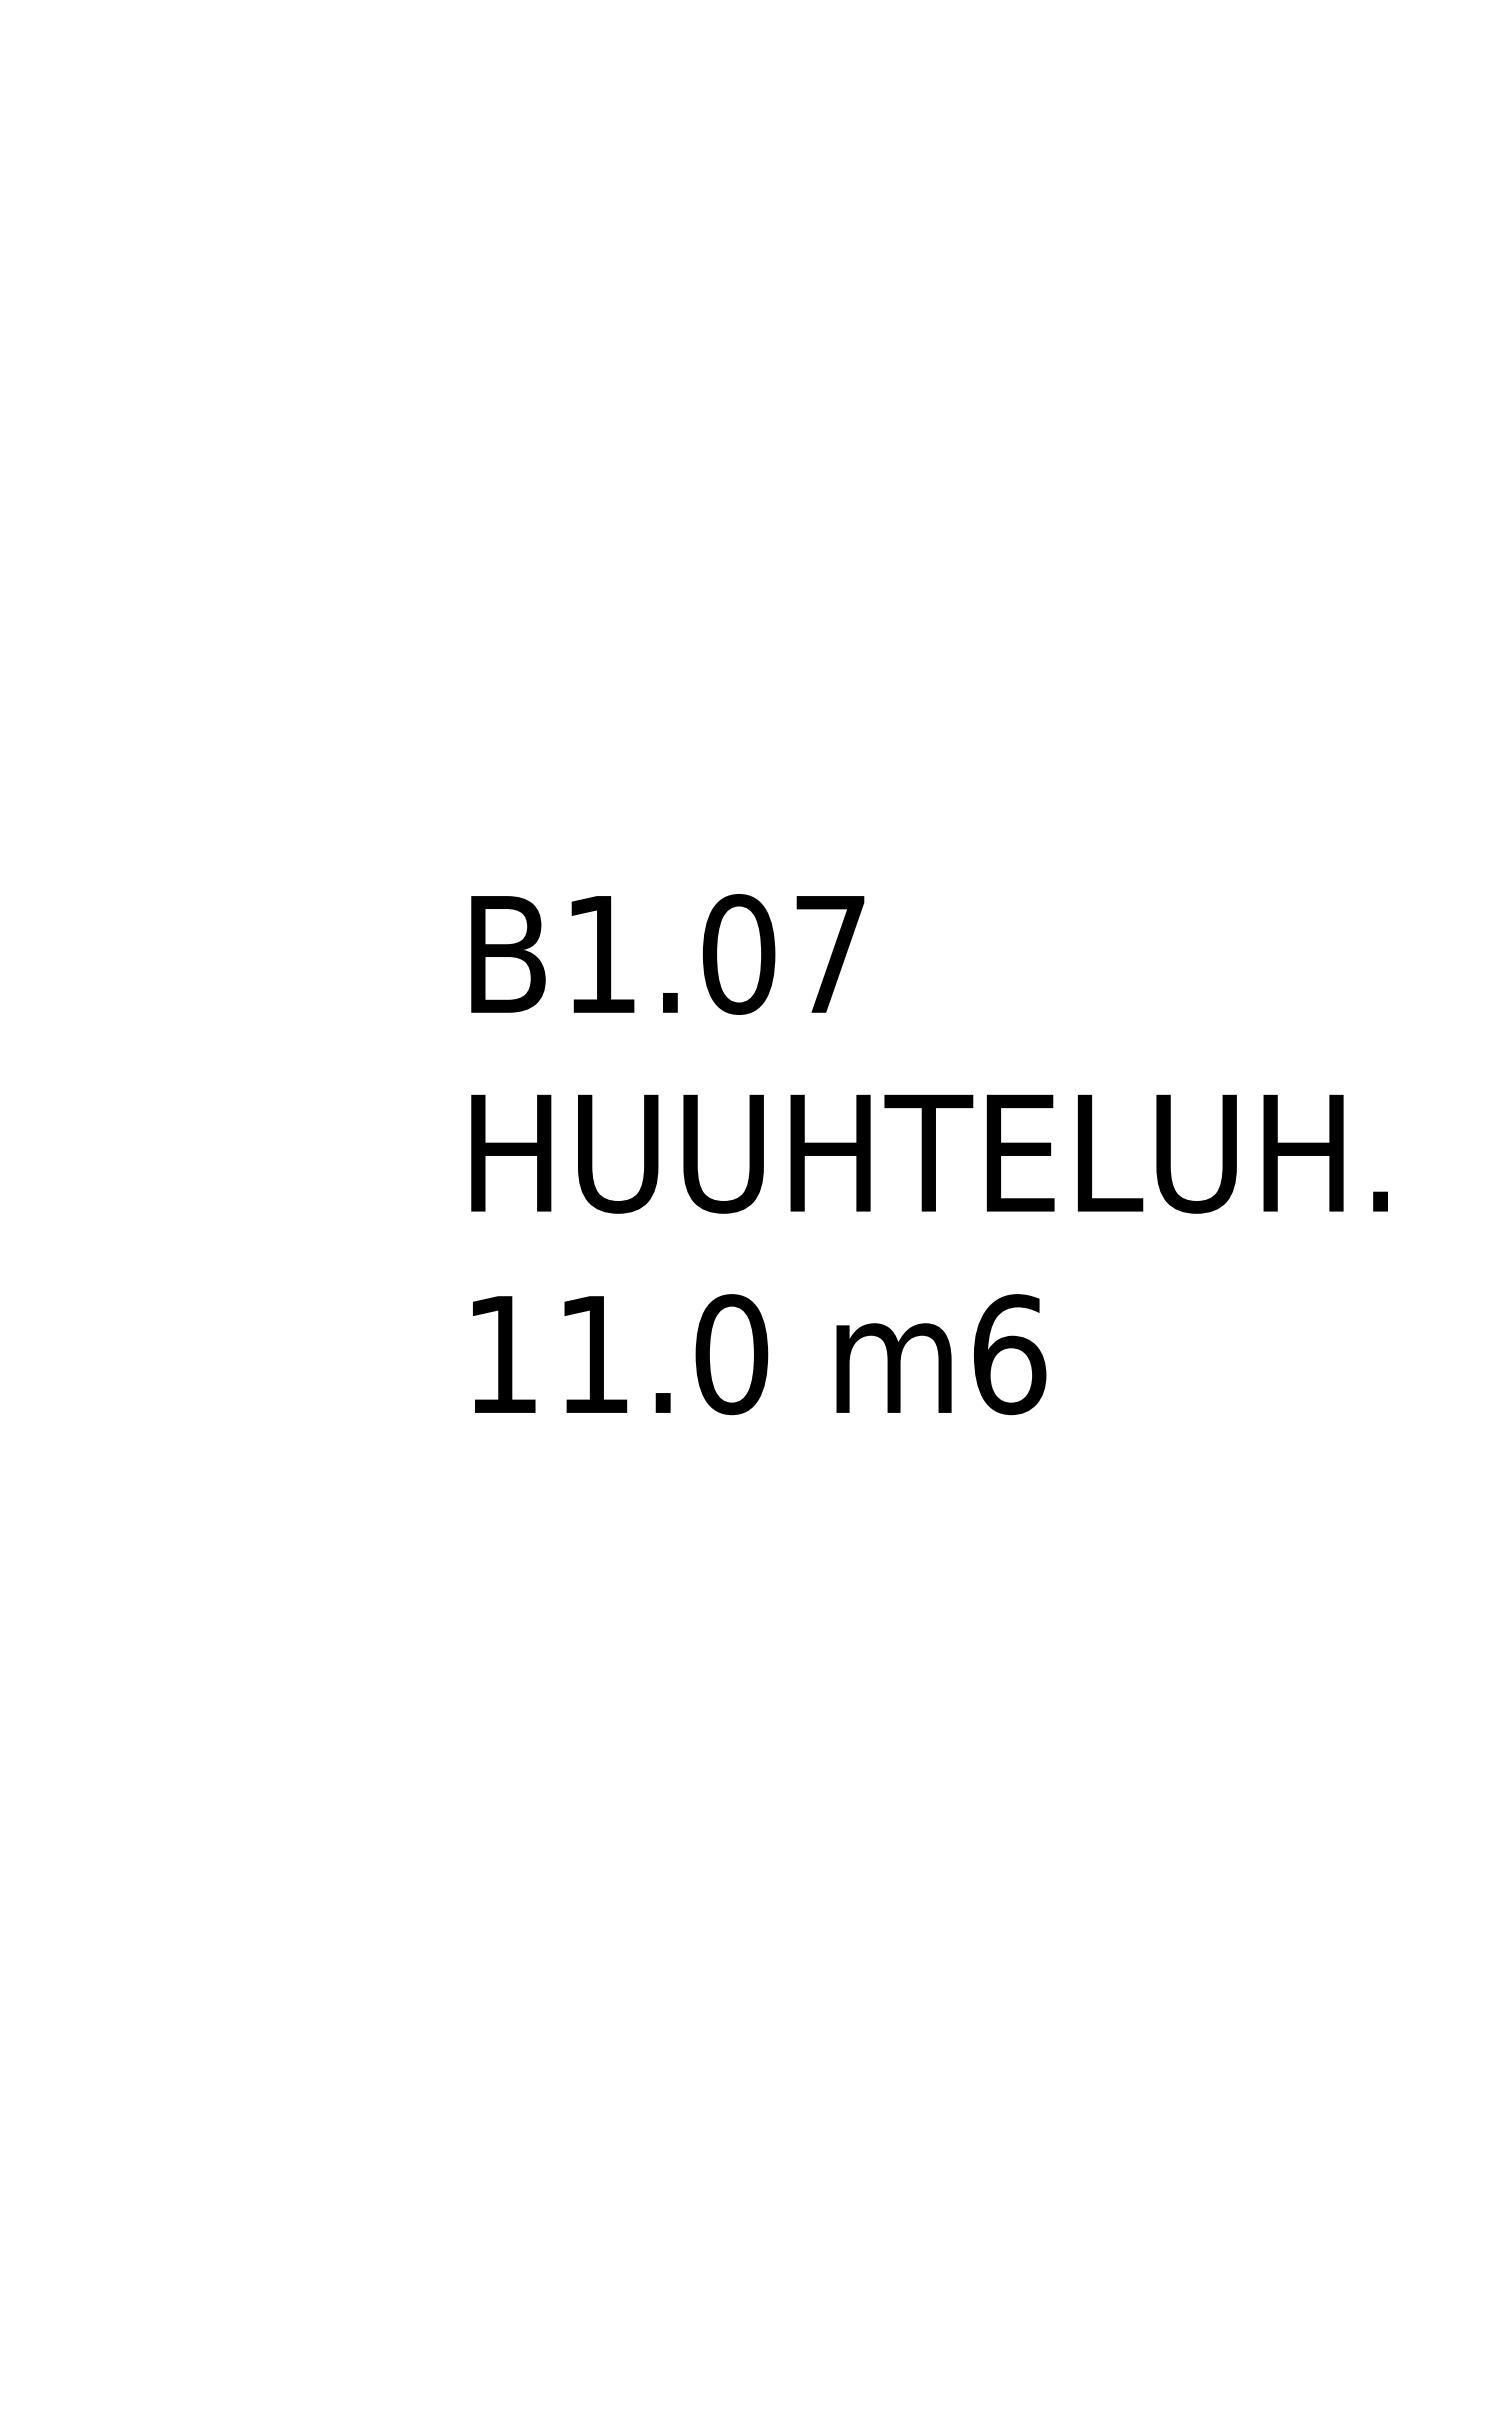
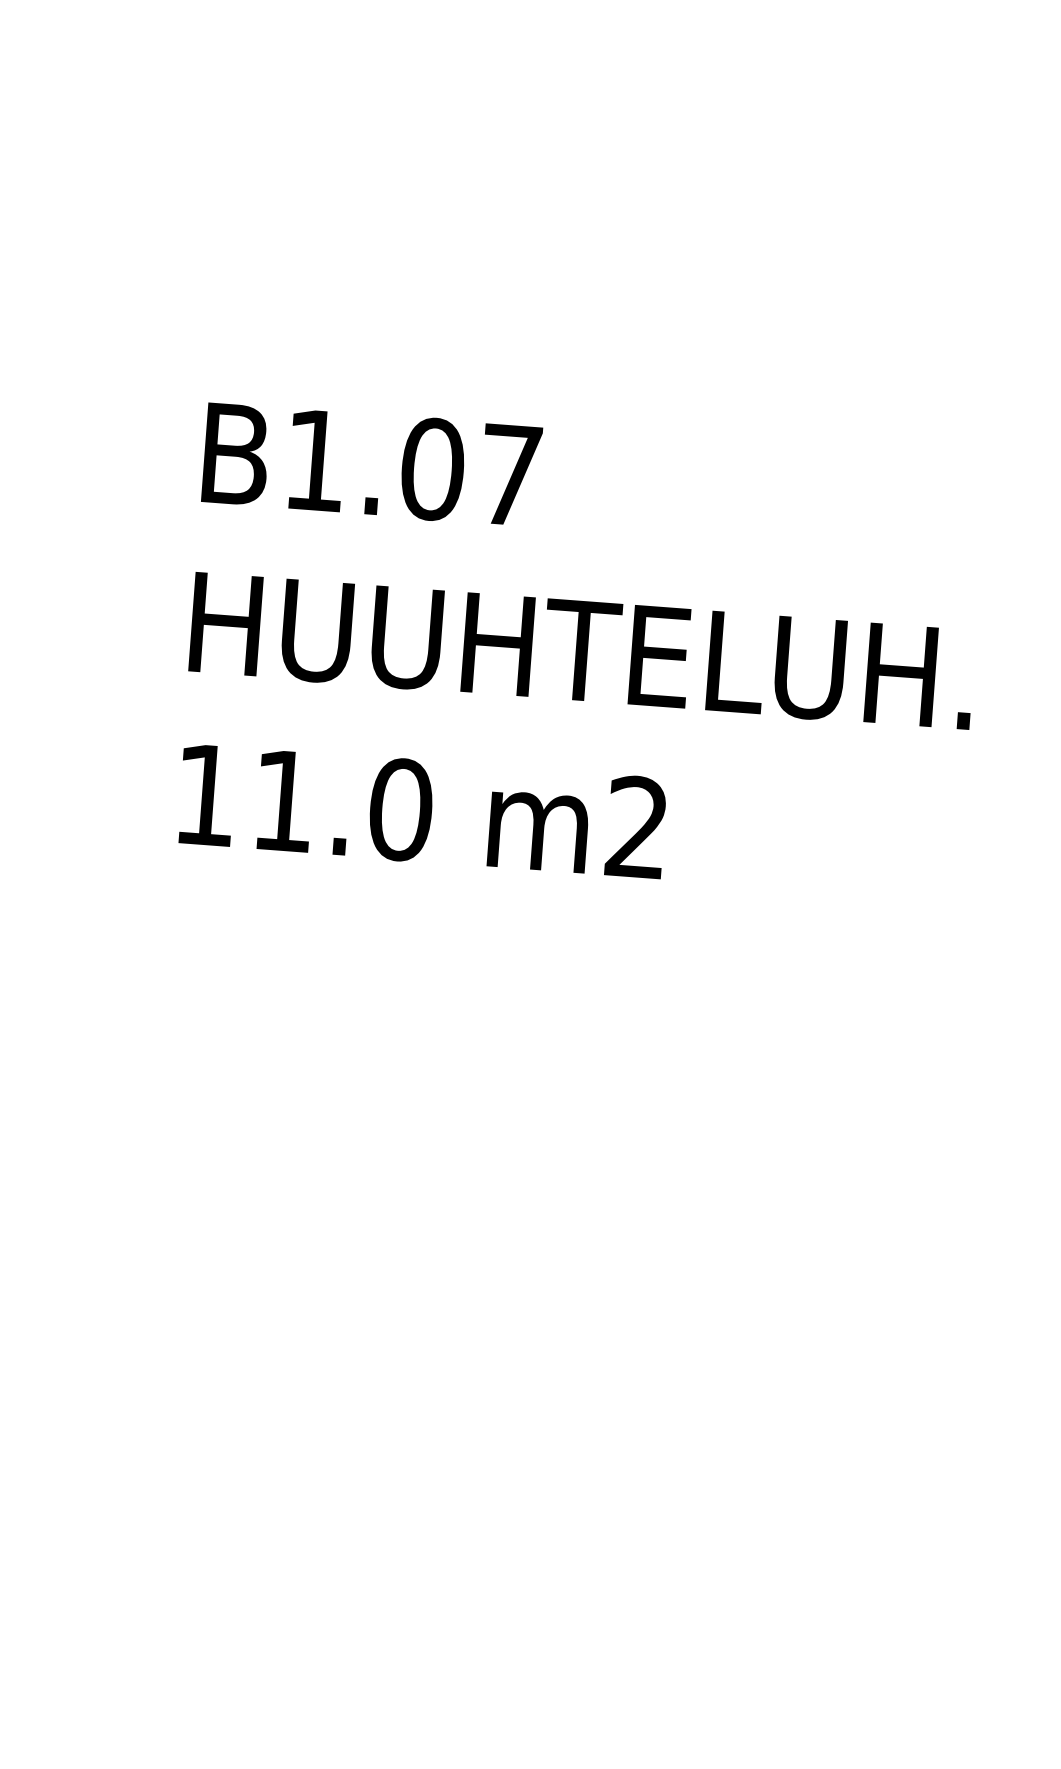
text: (1010, 1354) -> (638, 827), m6 -> m2

